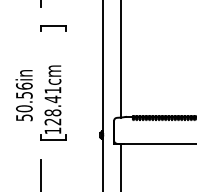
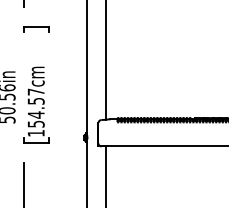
text: (52, 105) -> (35, 107), 128.41cm -> 154.57cm

